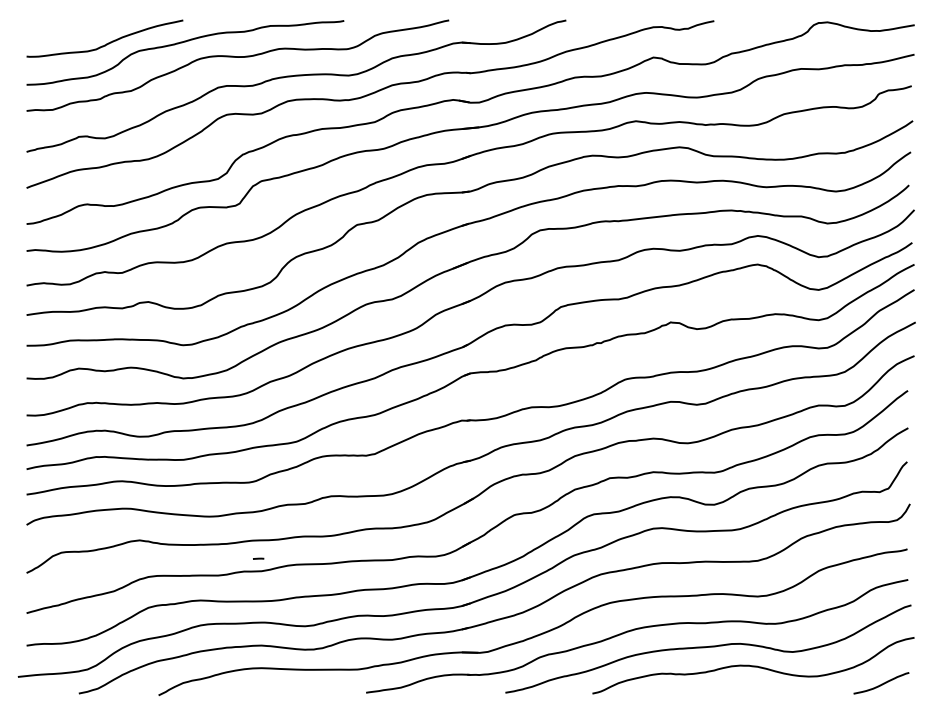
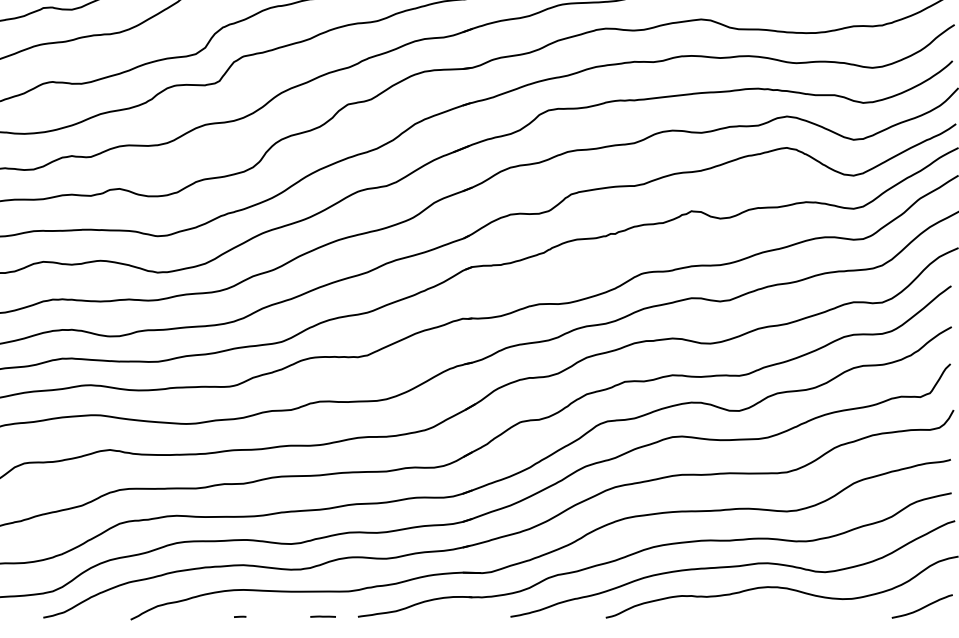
line: (258, 558) -> (240, 616), moved
line: (333, 692) -> (322, 616), added

